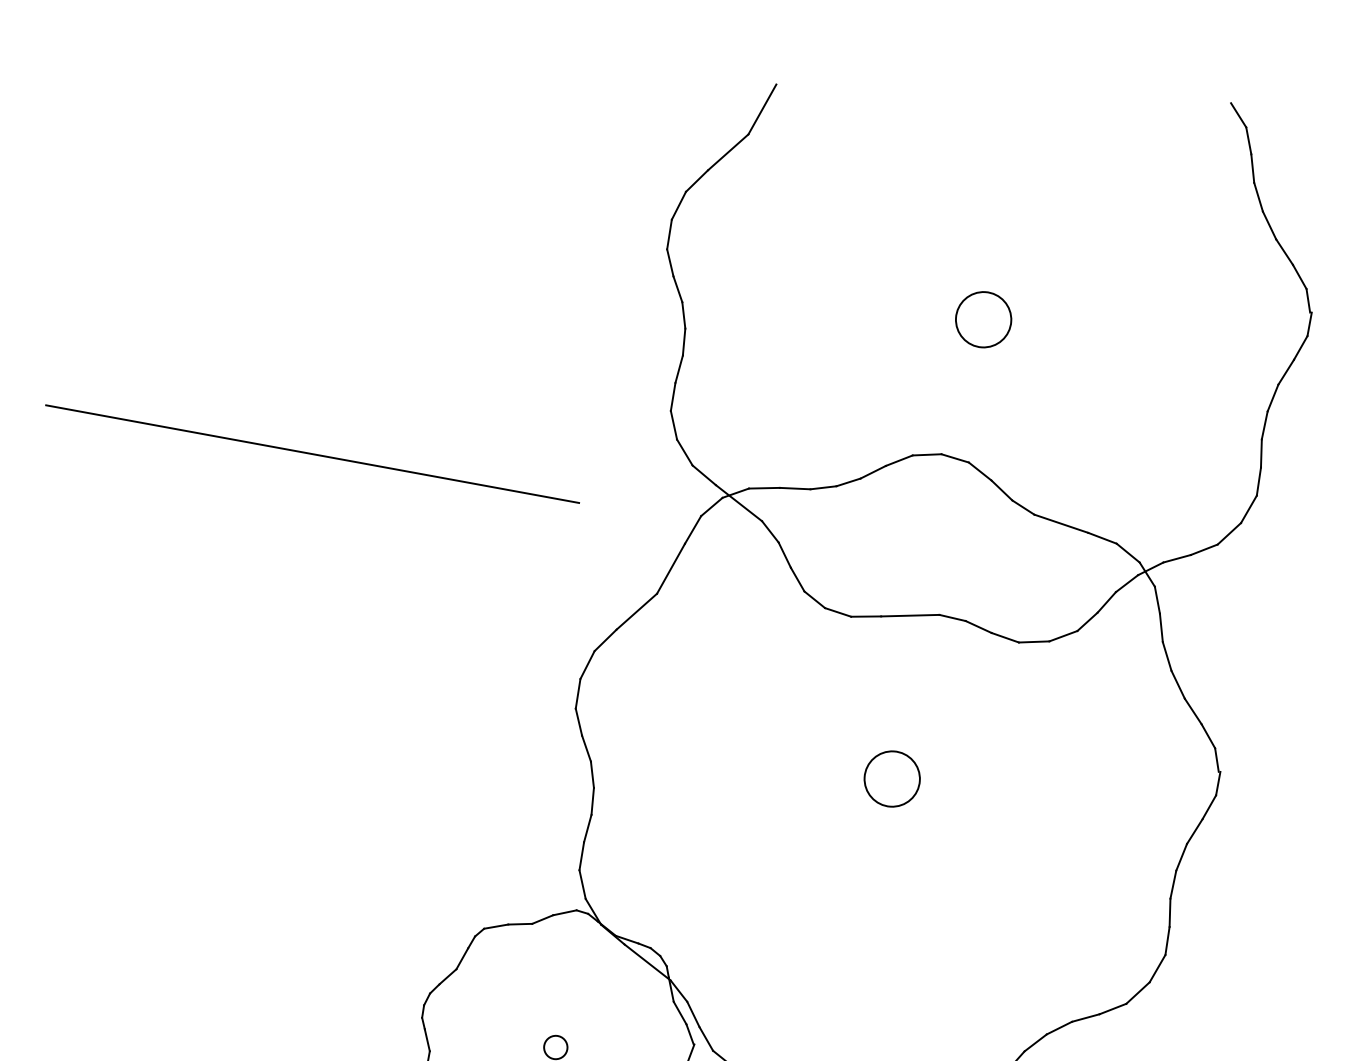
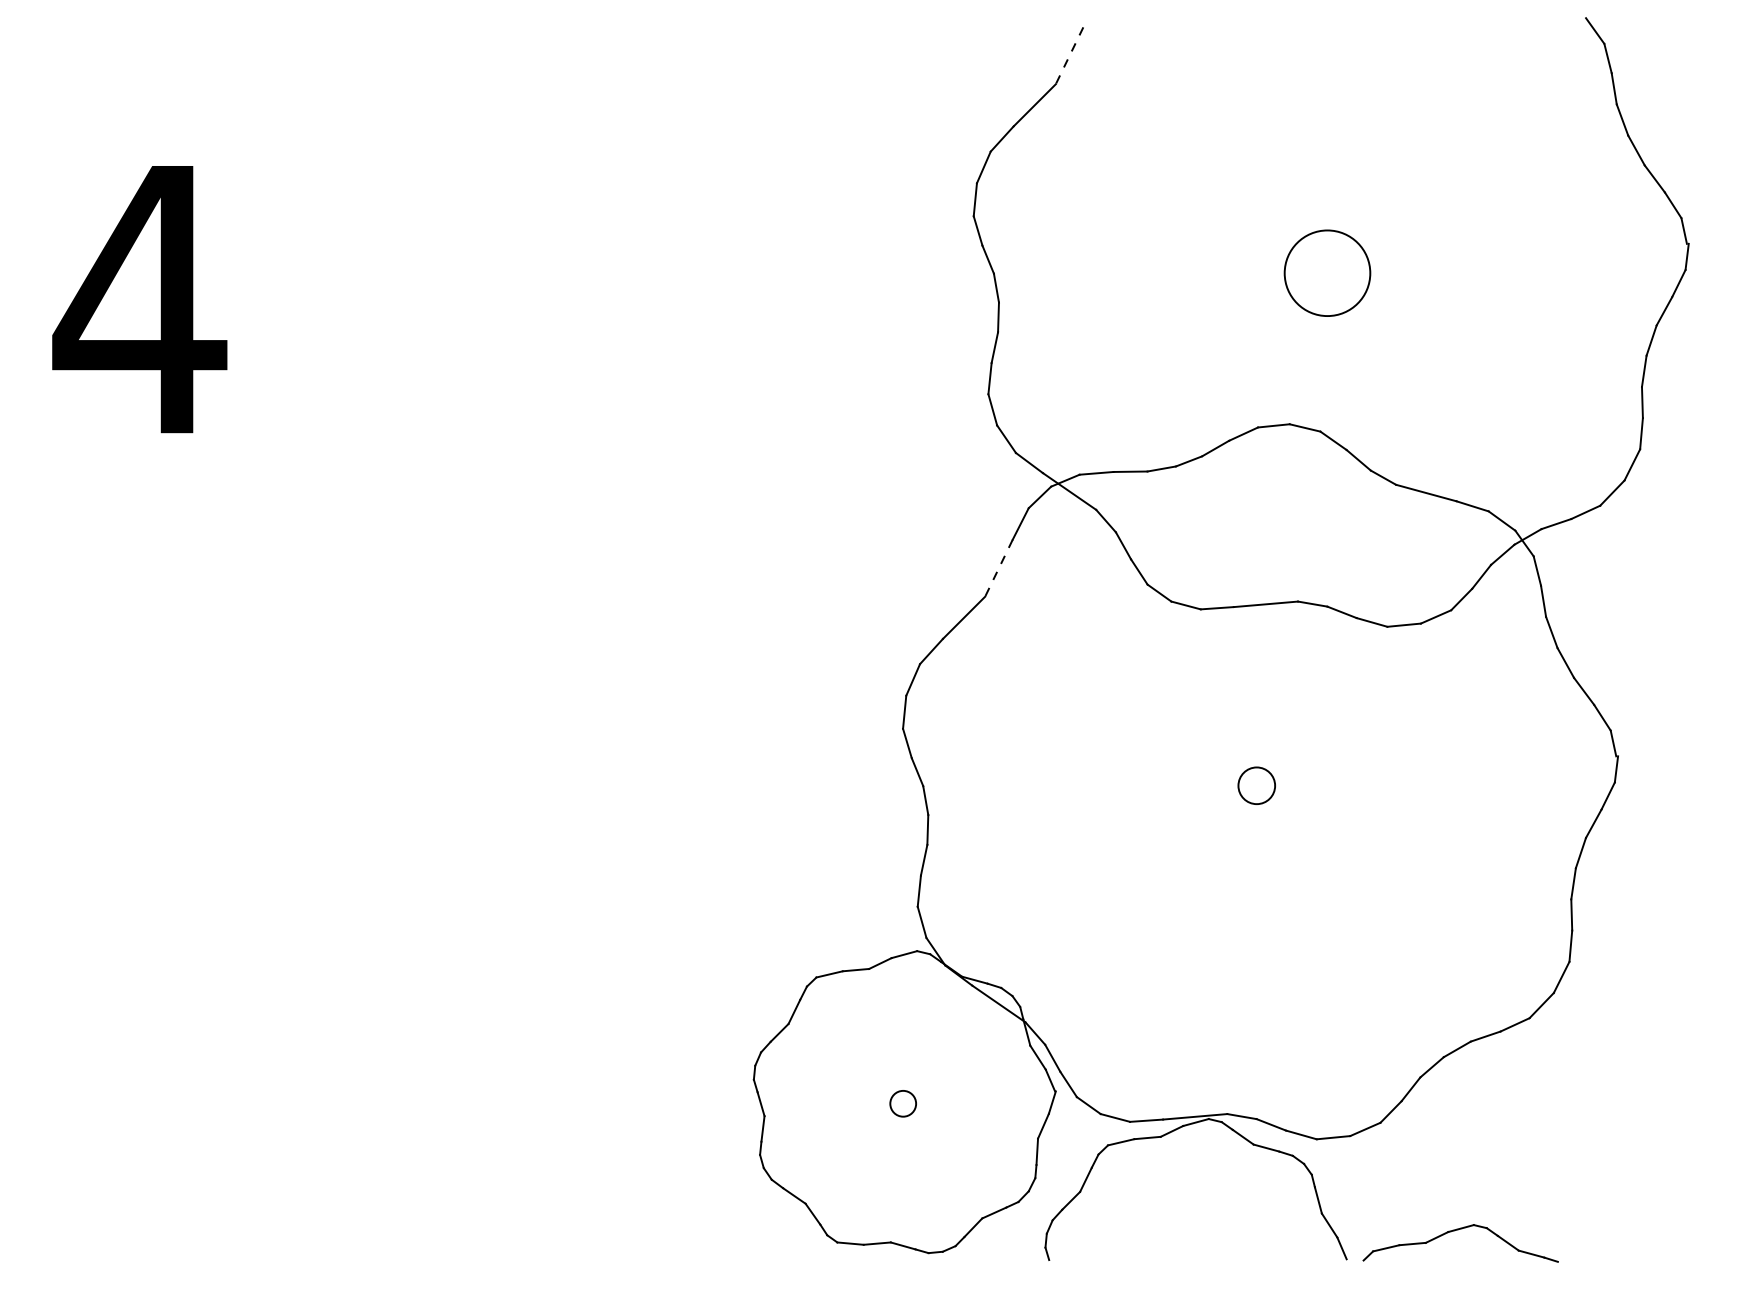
line: (762, 109) -> (1069, 55), solid -> dashed
circle: (982, 319) -> (1326, 272), size x1.4
line: (312, 453) -> (596, 464), removed
line: (670, 568) -> (998, 568), solid -> dashed
circle: (892, 778) -> (1256, 785), size x0.6

